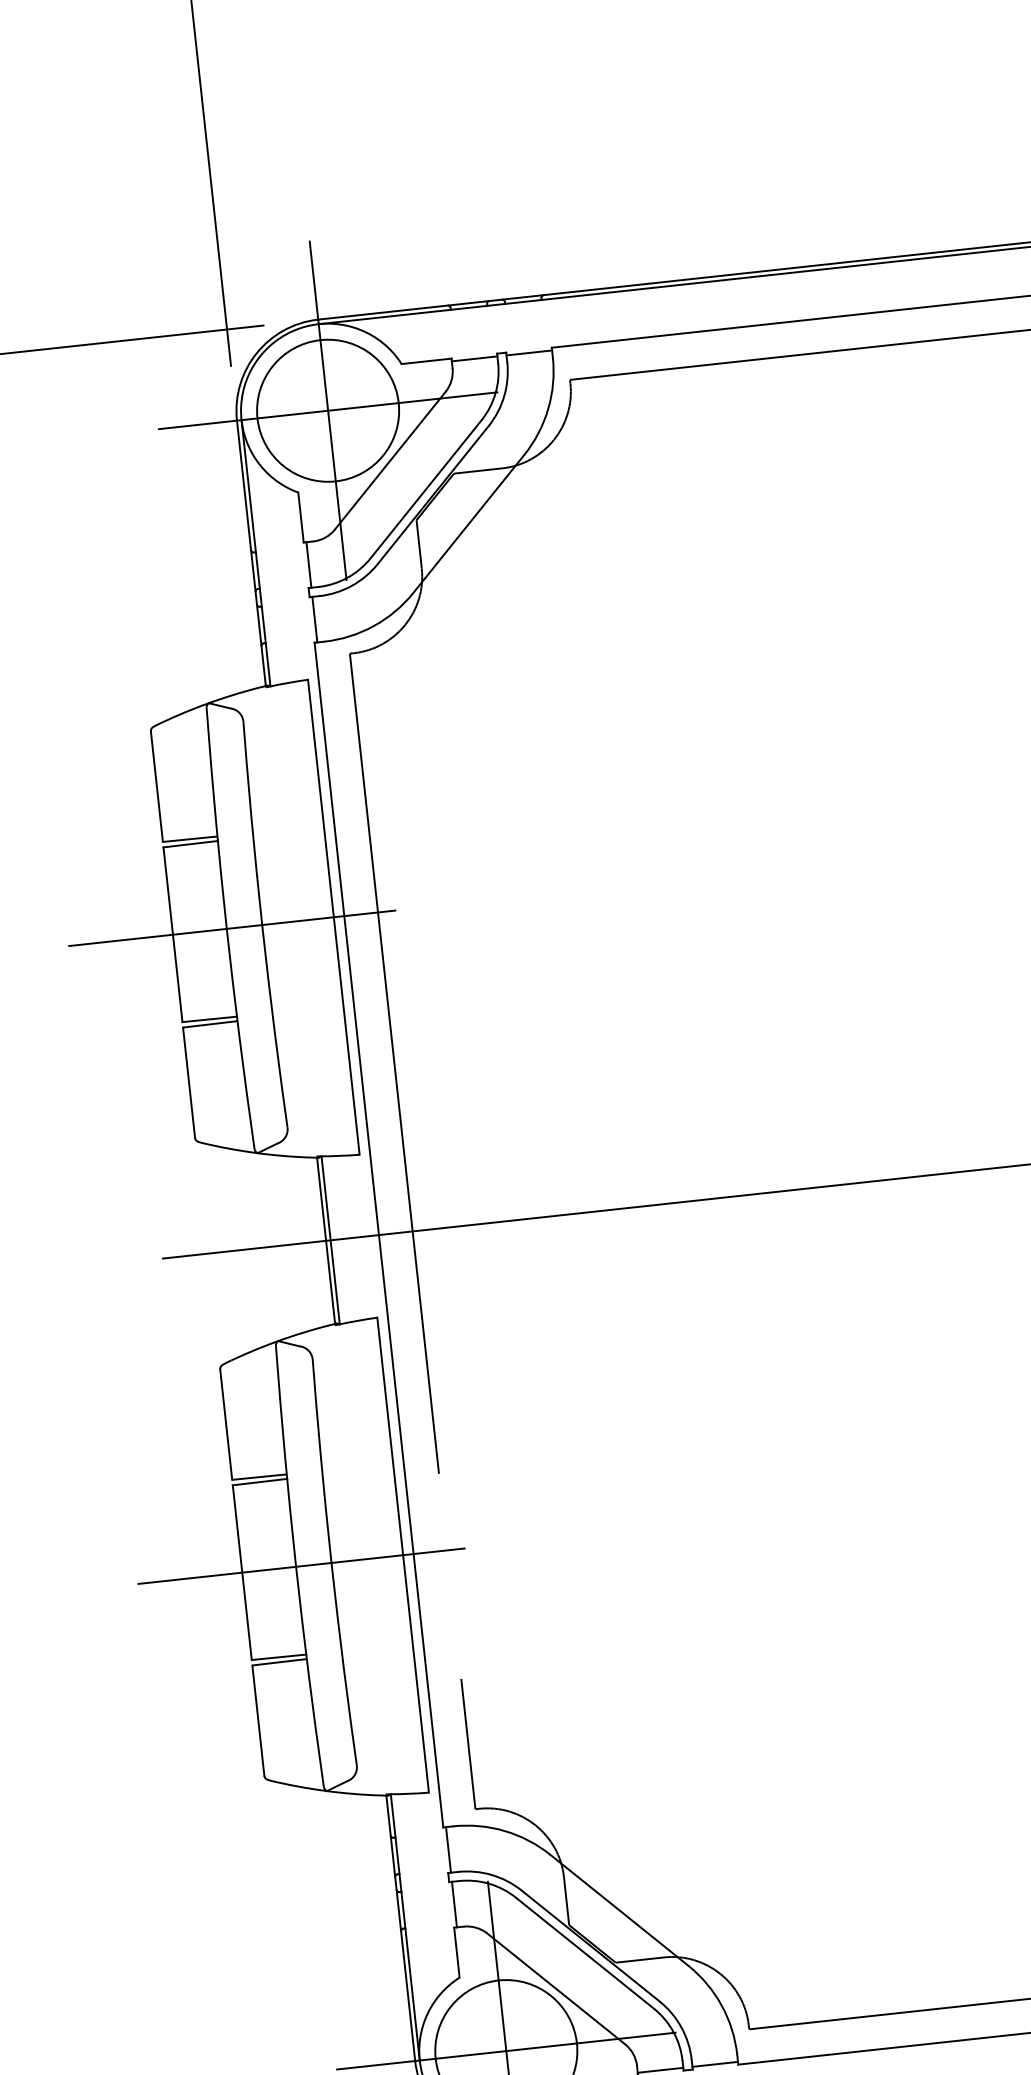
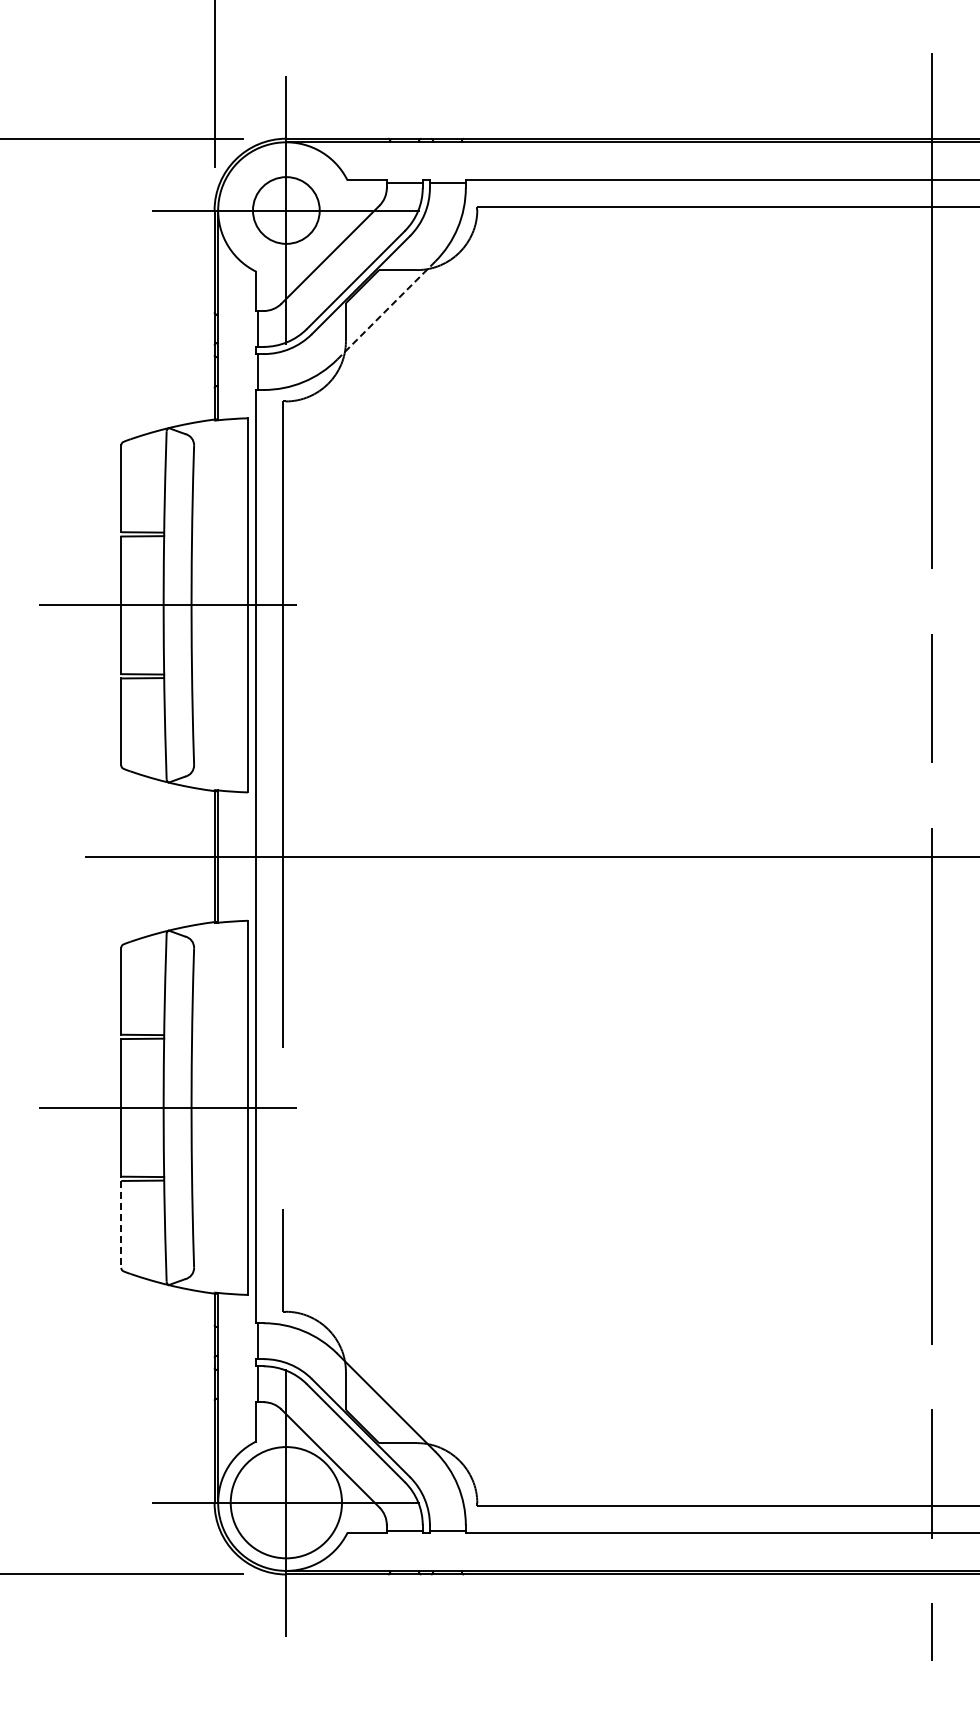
circle: (328, 410) -> (286, 210), size x0.6
line: (469, 523) -> (386, 310), solid -> dashed
line: (258, 1720) -> (121, 1224), solid -> dashed

